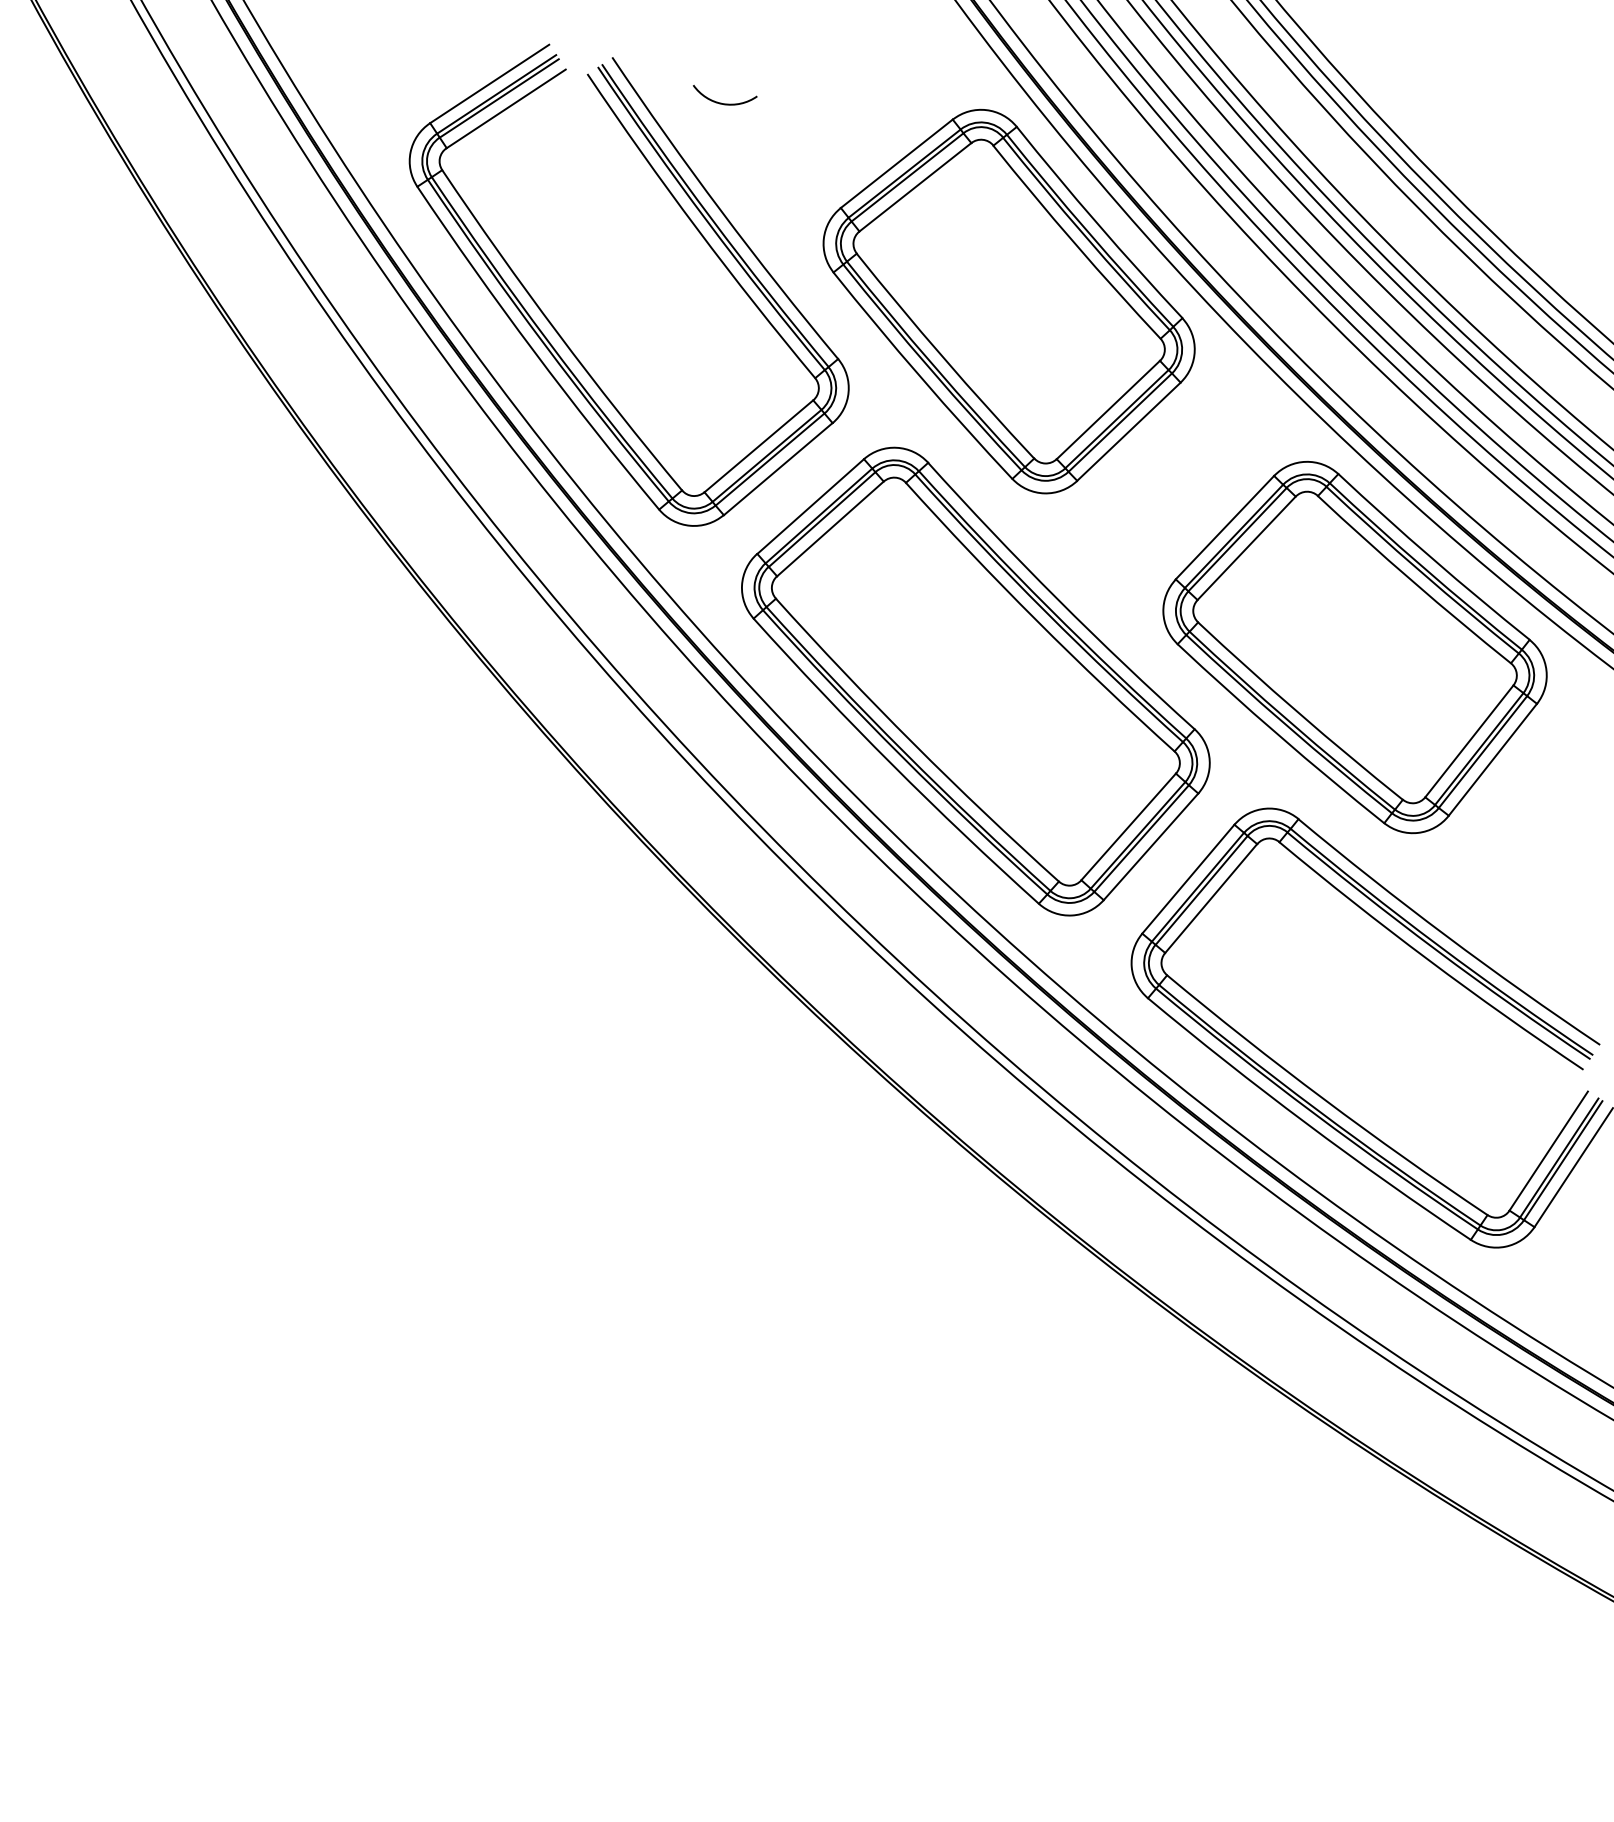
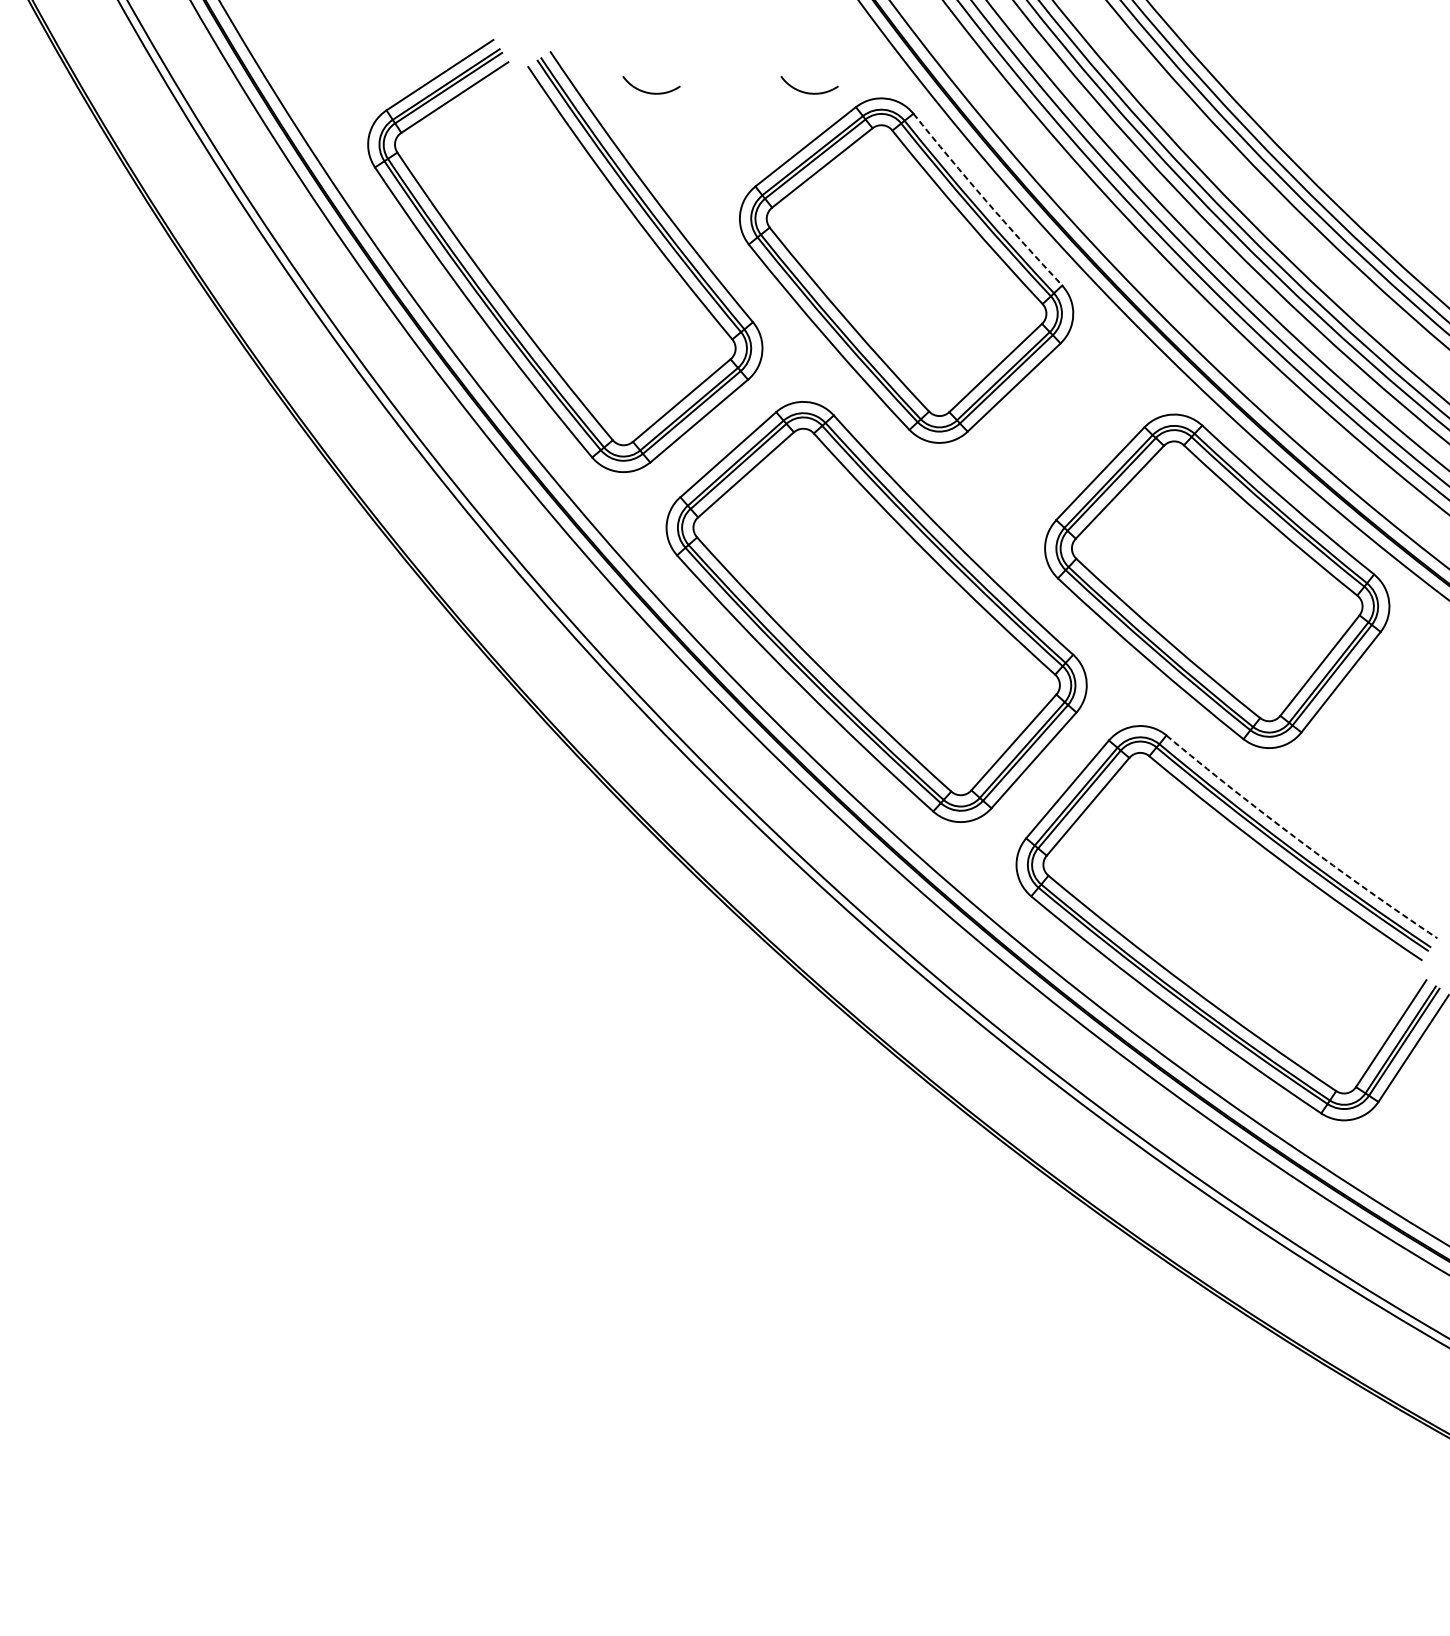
arc: (901, 103) -> (809, 92), added
arc: (1097, 224) -> (985, 201), solid -> dashed
arc: (1446, 936) -> (1299, 840), solid -> dashed

